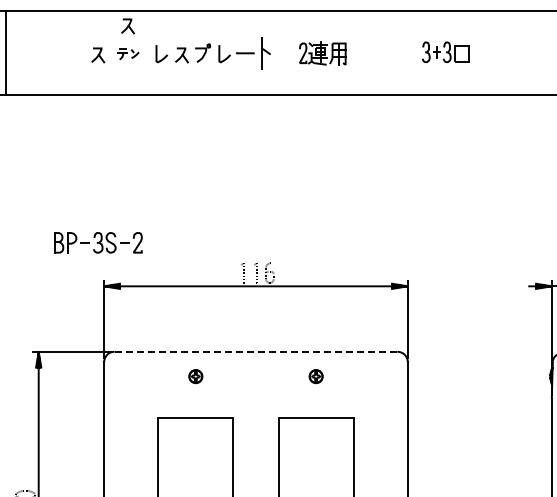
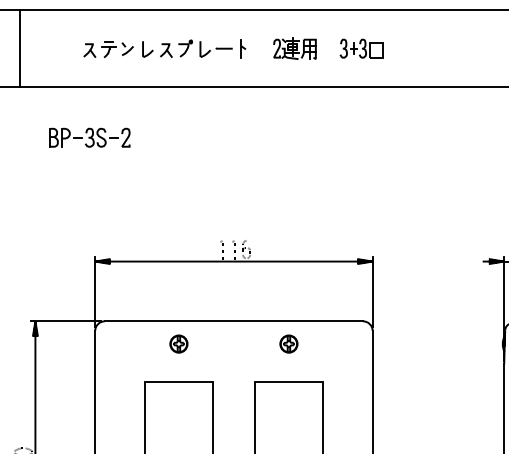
part: (127, 26) -> (116, 24), removed
part: (445, 51) -> (361, 47), moved
line: (6, 53) -> (20, 48), moved
part: (266, 53) -> (243, 48), size x0.62
part: (128, 54) -> (117, 49), size x1.67
part: (98, 242) -> (90, 137), moved
line: (255, 351) -> (233, 321), dashed -> solid
part: (195, 376) -> (178, 343), size x1.43
part: (315, 376) -> (288, 343), size x1.43

